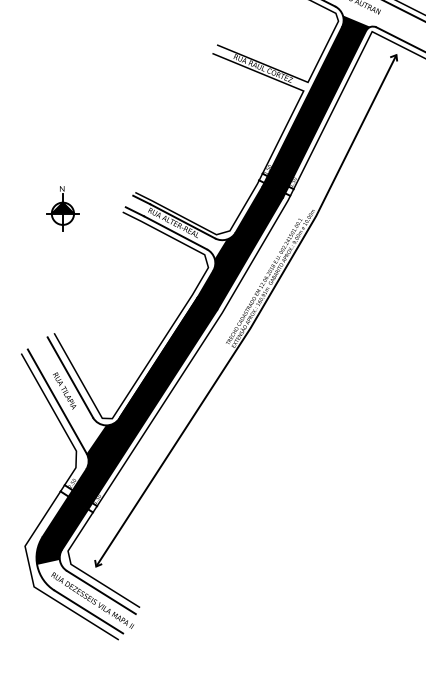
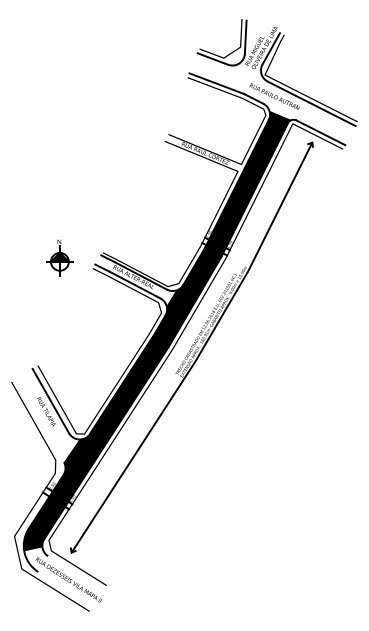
part: (62, 208) -> (59, 257), moved
line: (56, 401) -> (39, 420), removed
line: (101, 592) -> (75, 573), removed
line: (88, 612) -> (65, 589), removed

